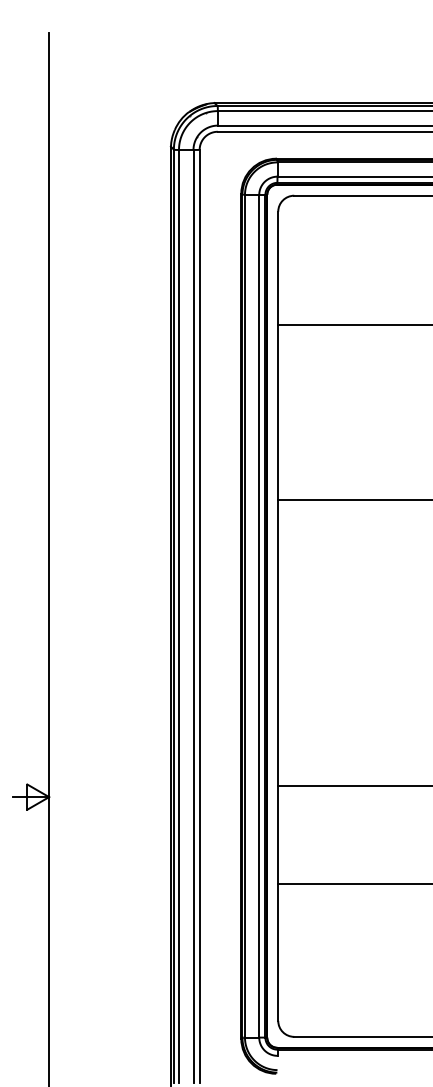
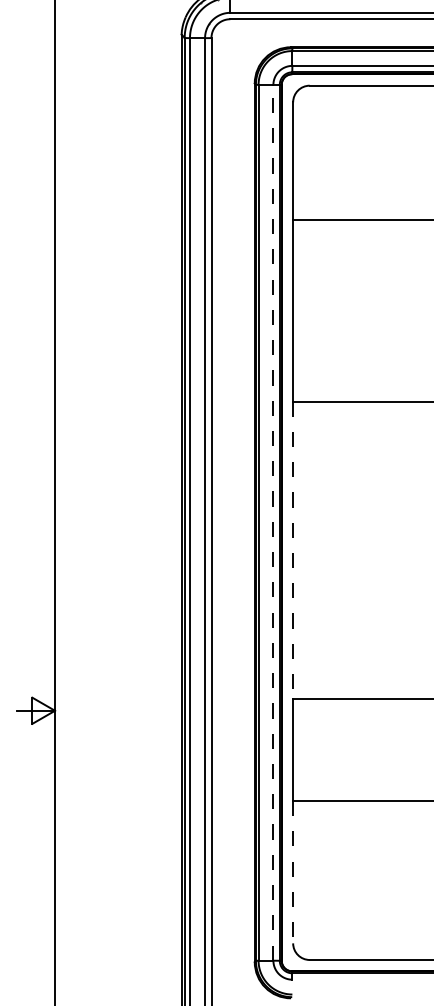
line: (259, 615) -> (273, 522), solid -> dashed
line: (278, 643) -> (293, 551), solid -> dashed
line: (278, 952) -> (293, 872), solid -> dashed

